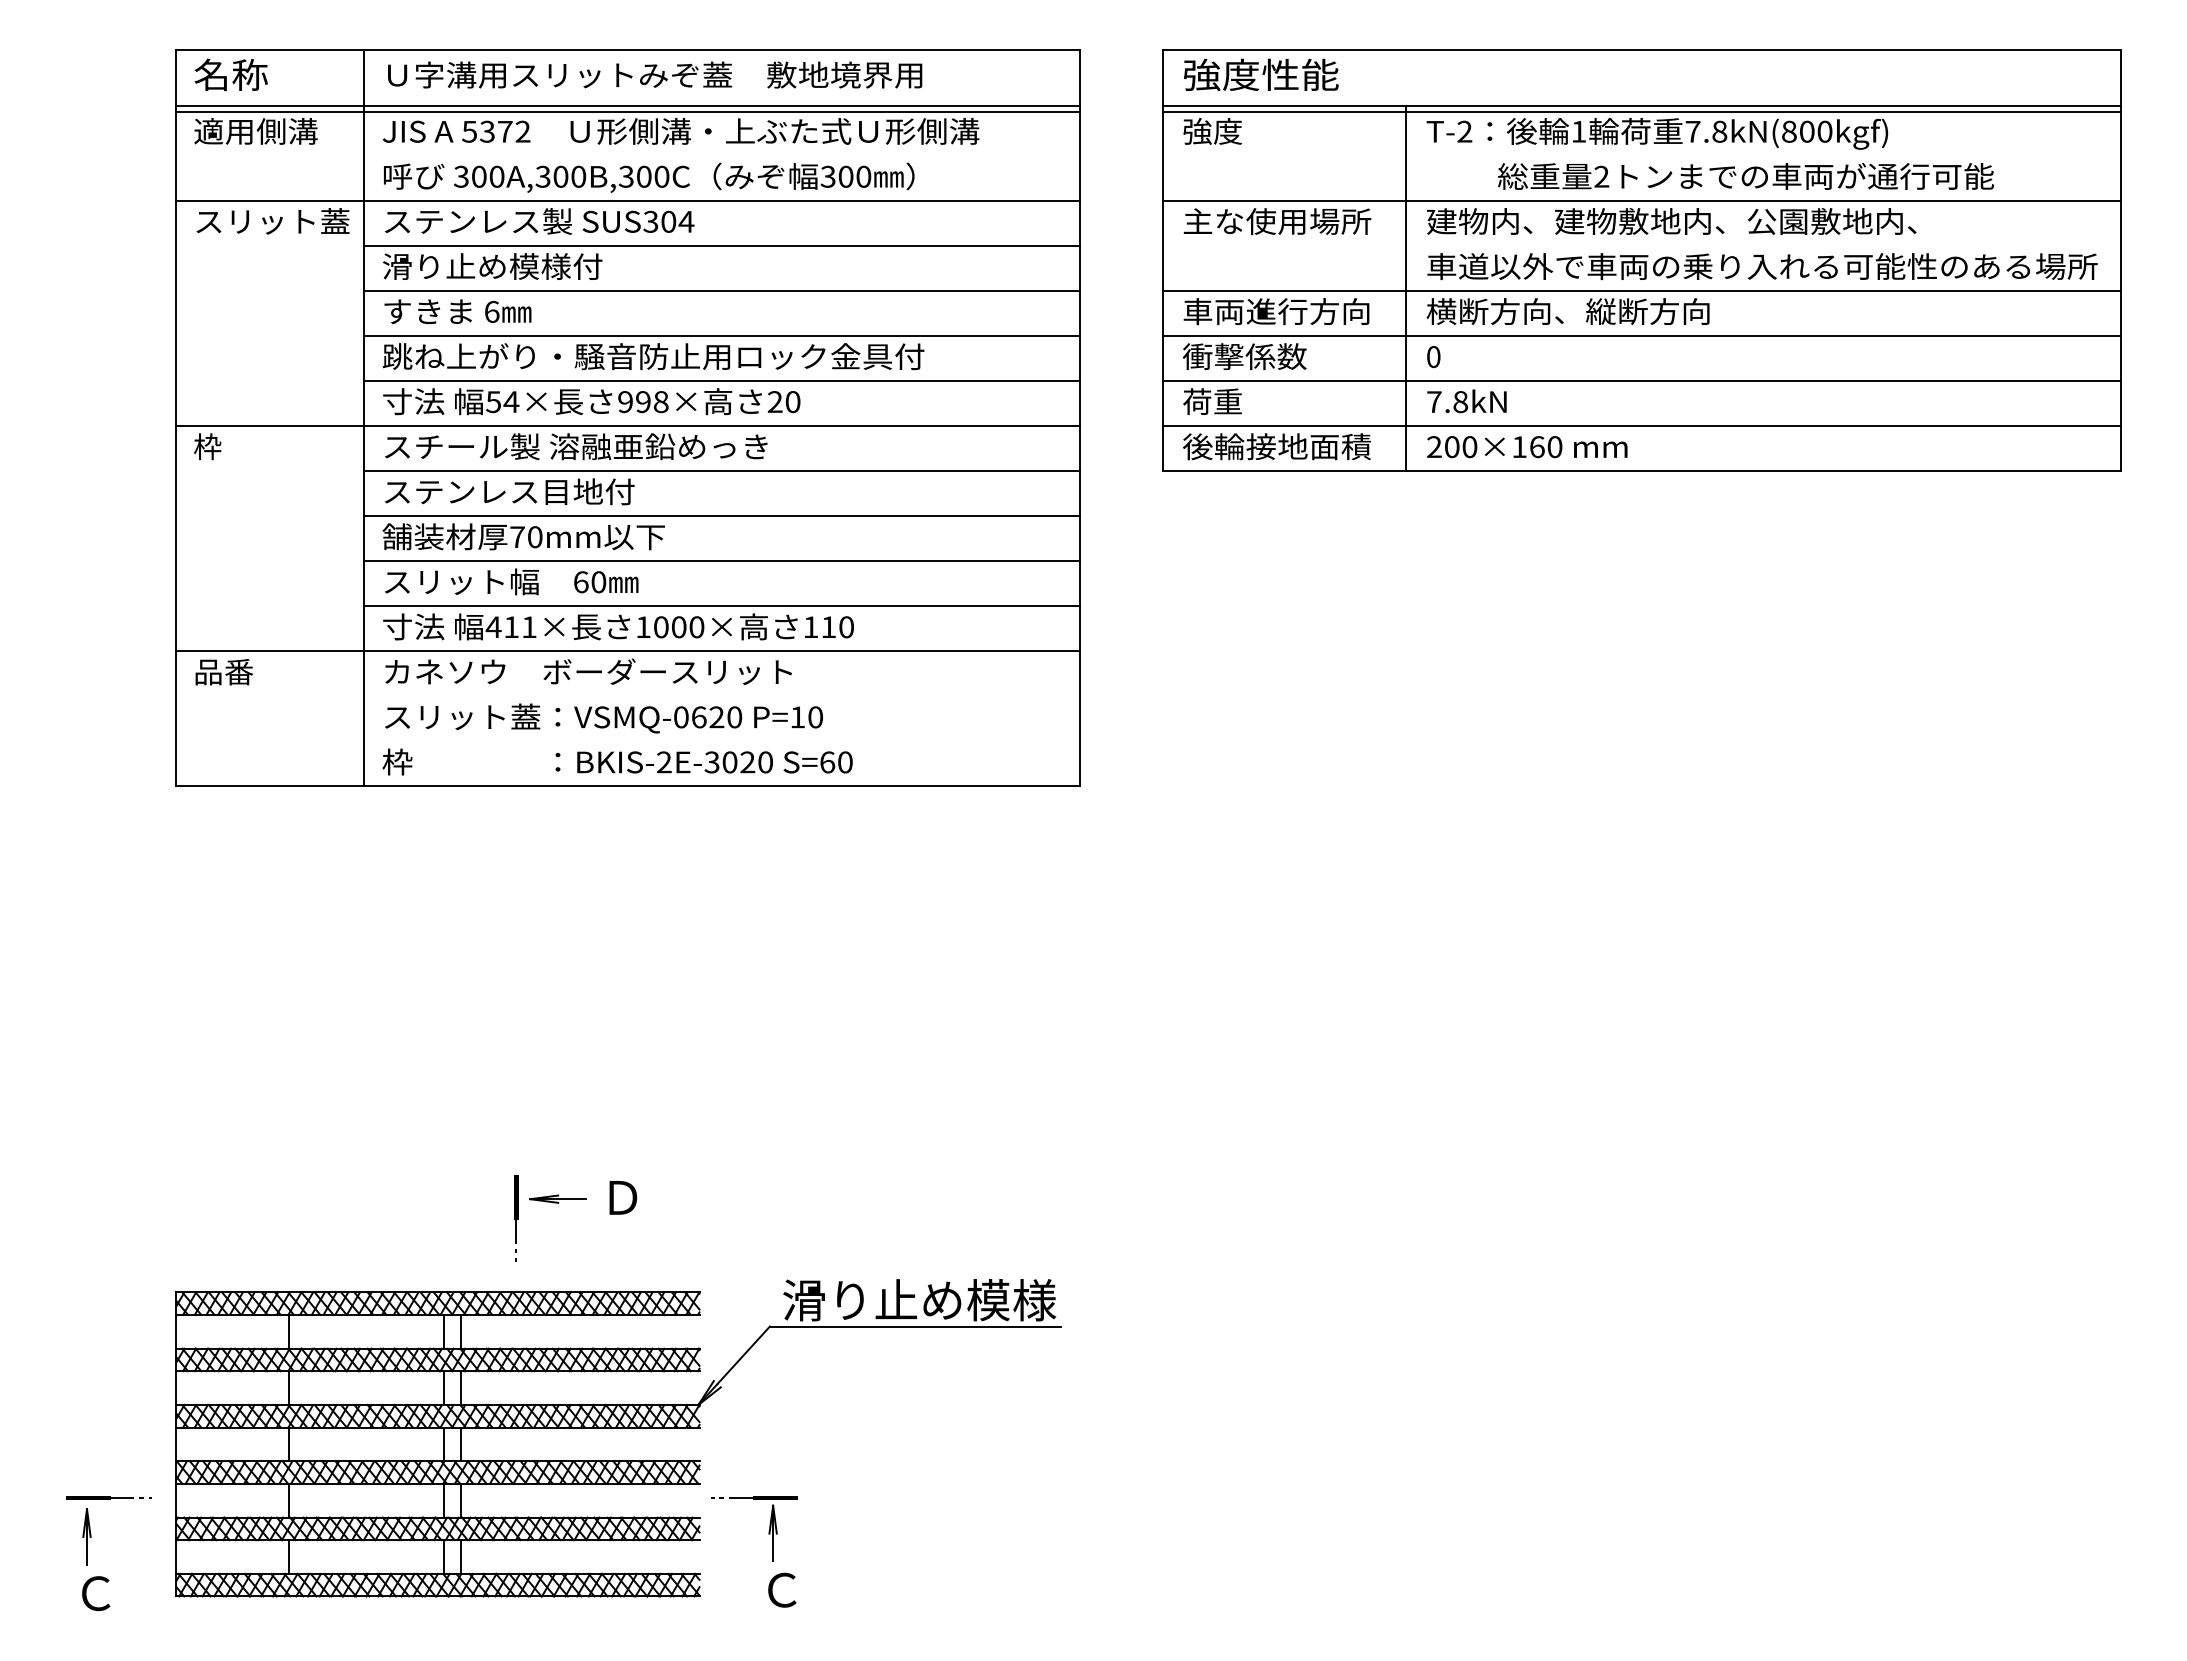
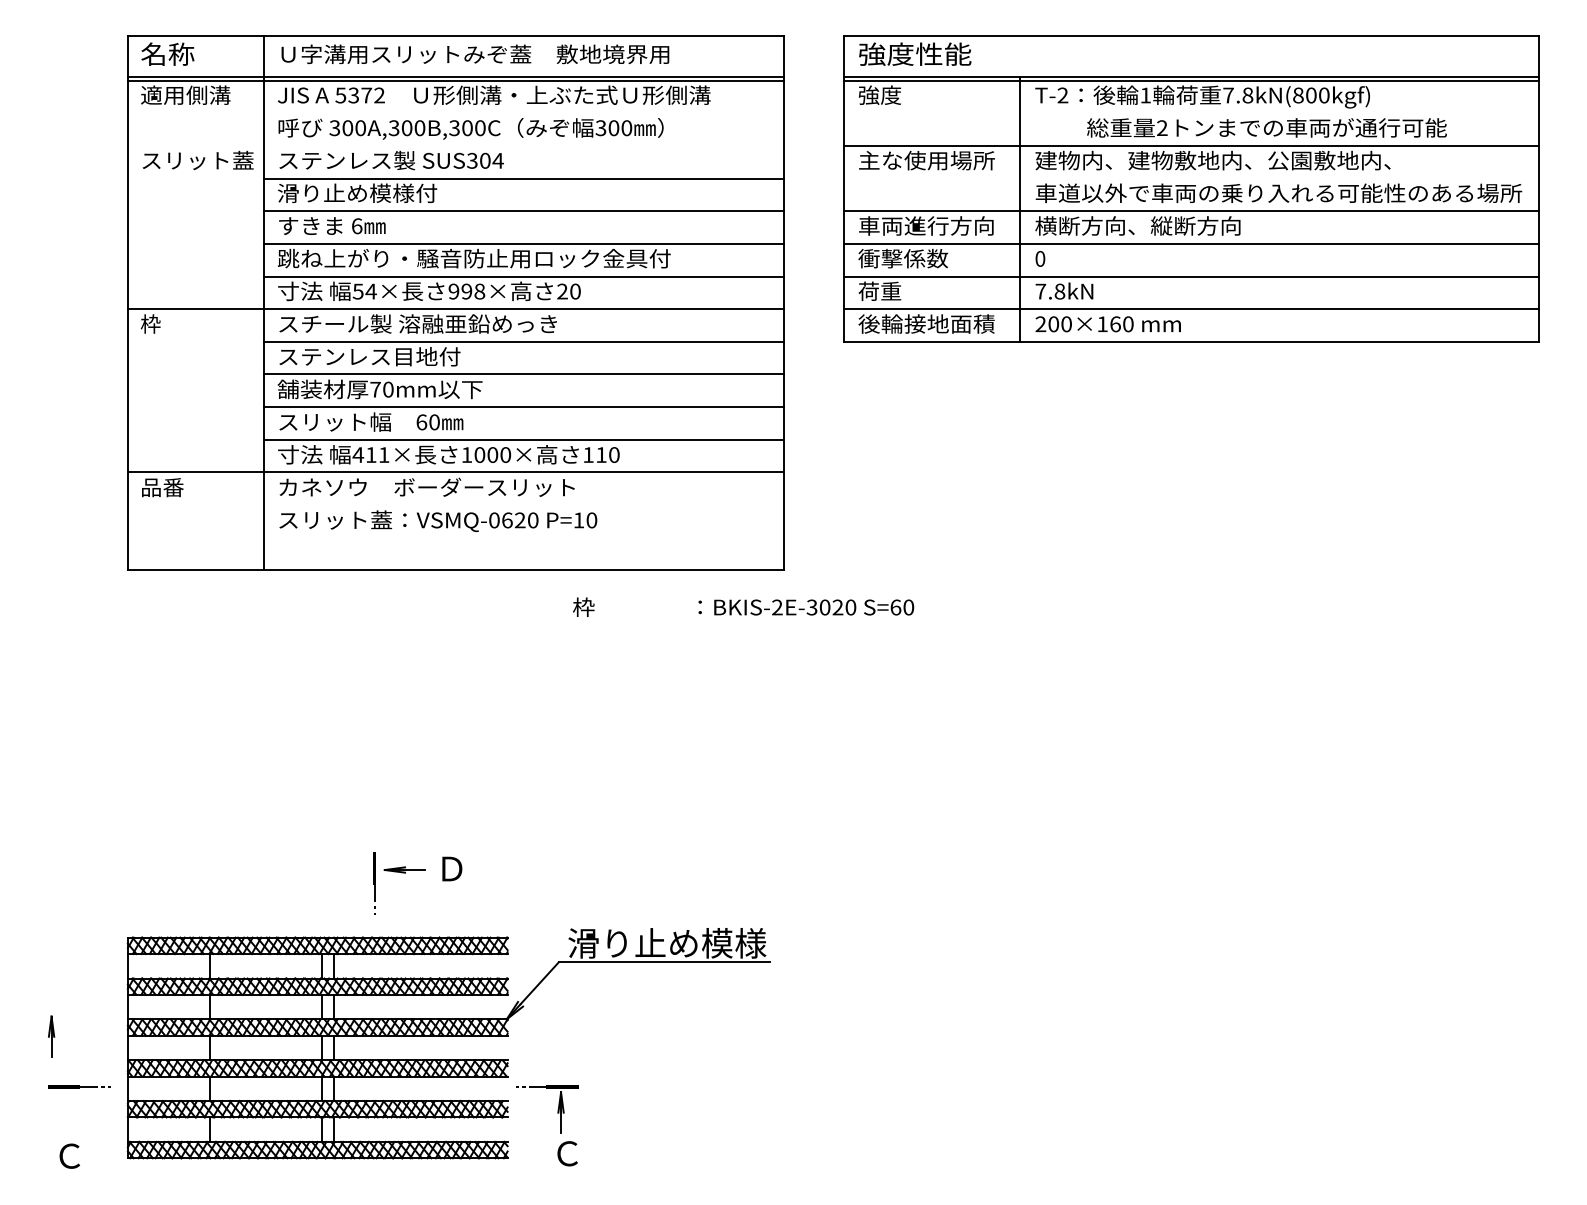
line: (627, 201) -> (455, 146), removed
text: (617, 761) -> (743, 606), moved
part: (86, 1536) -> (51, 1036), moved

